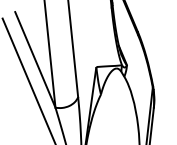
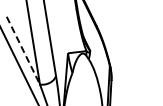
line: (35, 59) -> (23, 50), solid -> dashed

